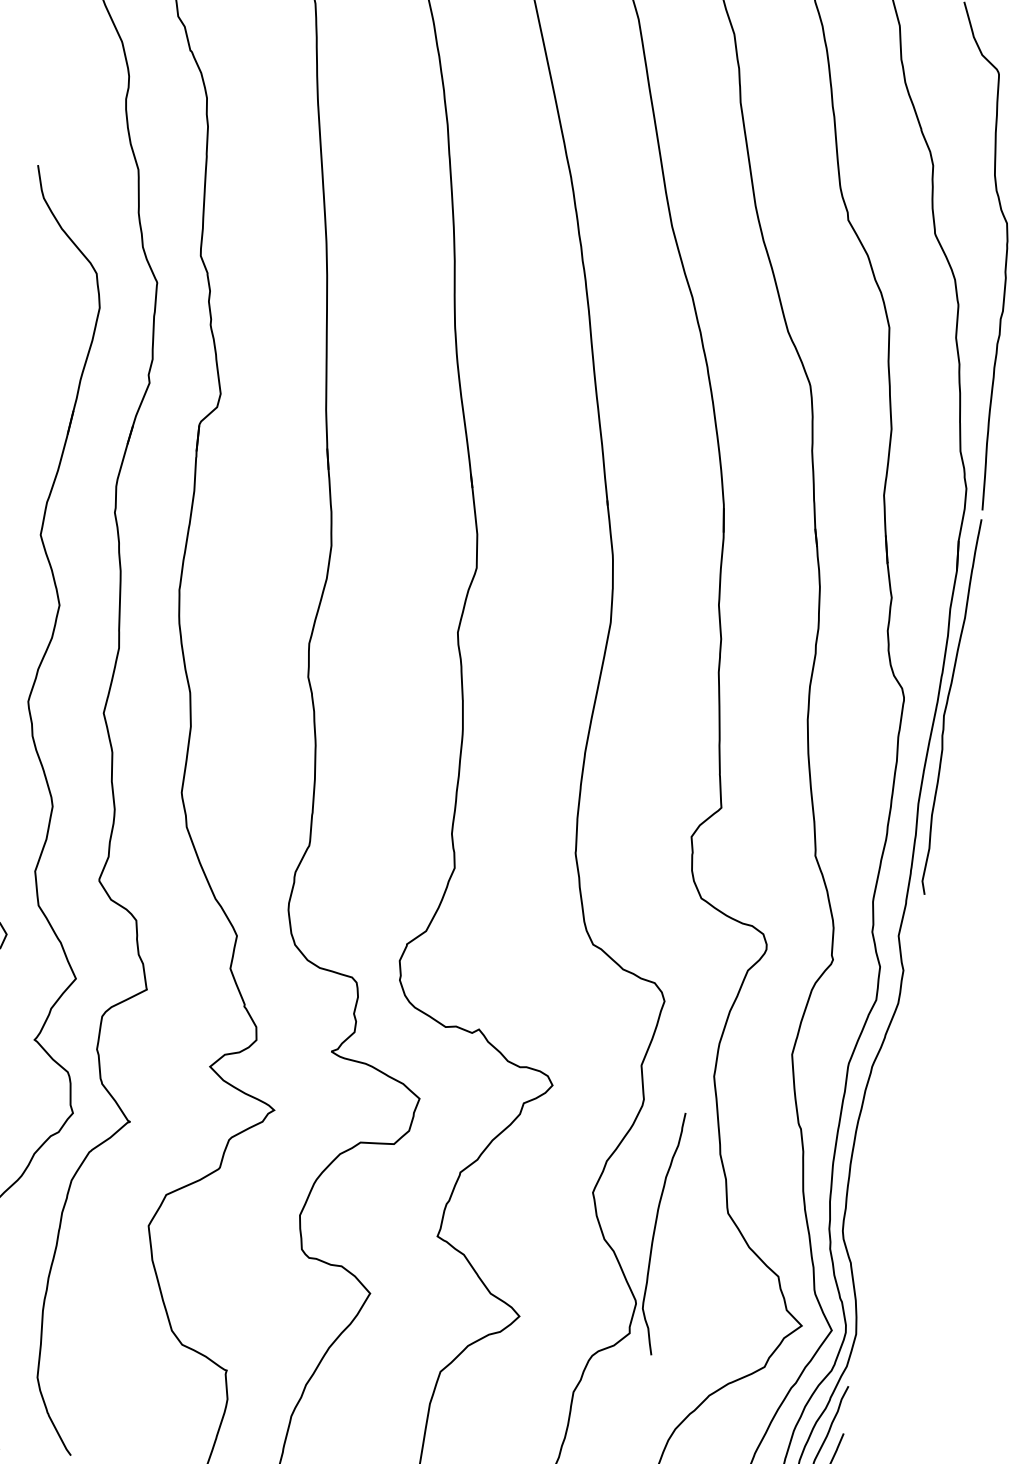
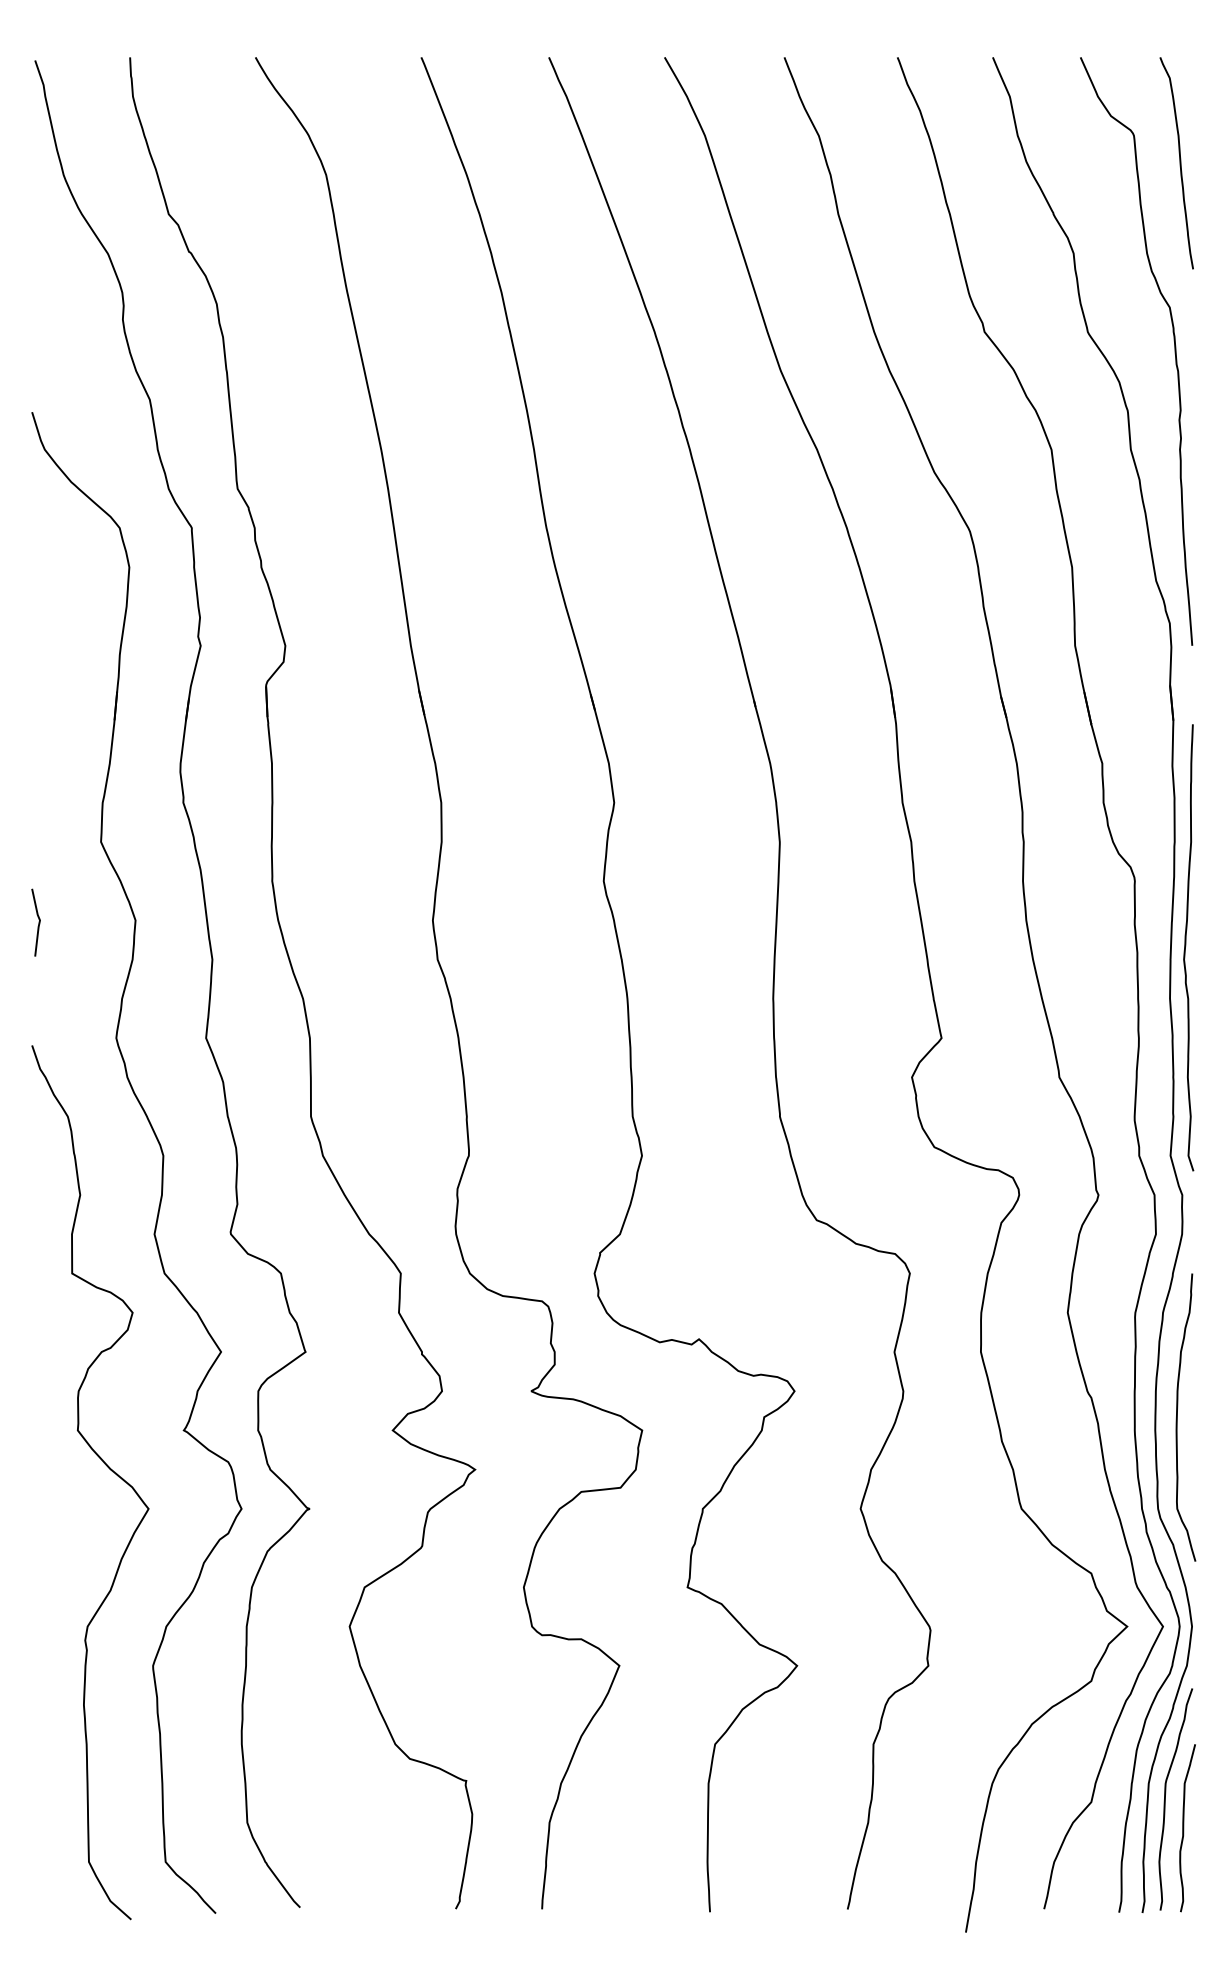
curve: (947, 705) -> (1186, 946), moved
curve: (654, 1231) -> (1177, 1417), moved

